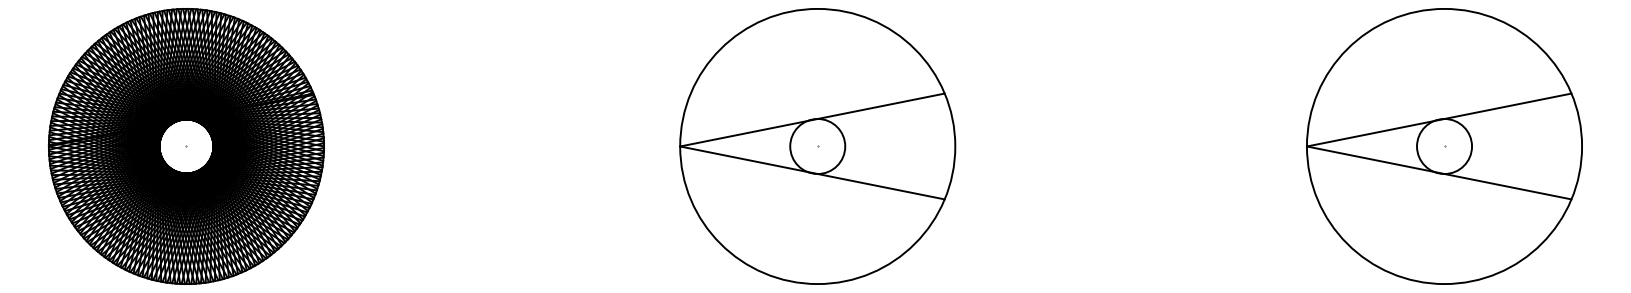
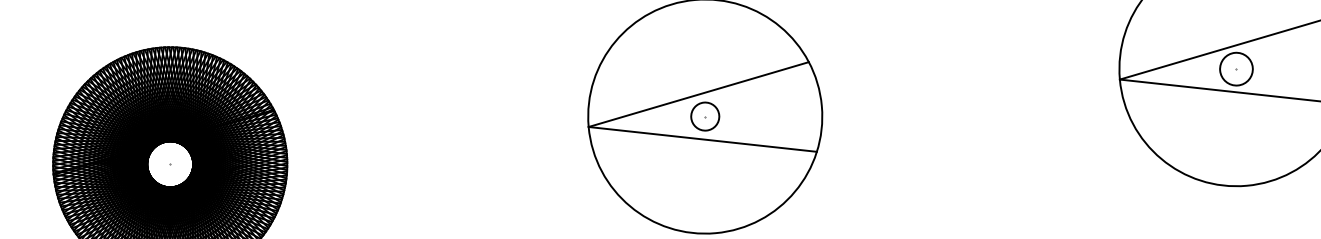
circle: (817, 146) -> (705, 116), size x0.6
circle: (1444, 146) -> (1236, 69), size x0.7

